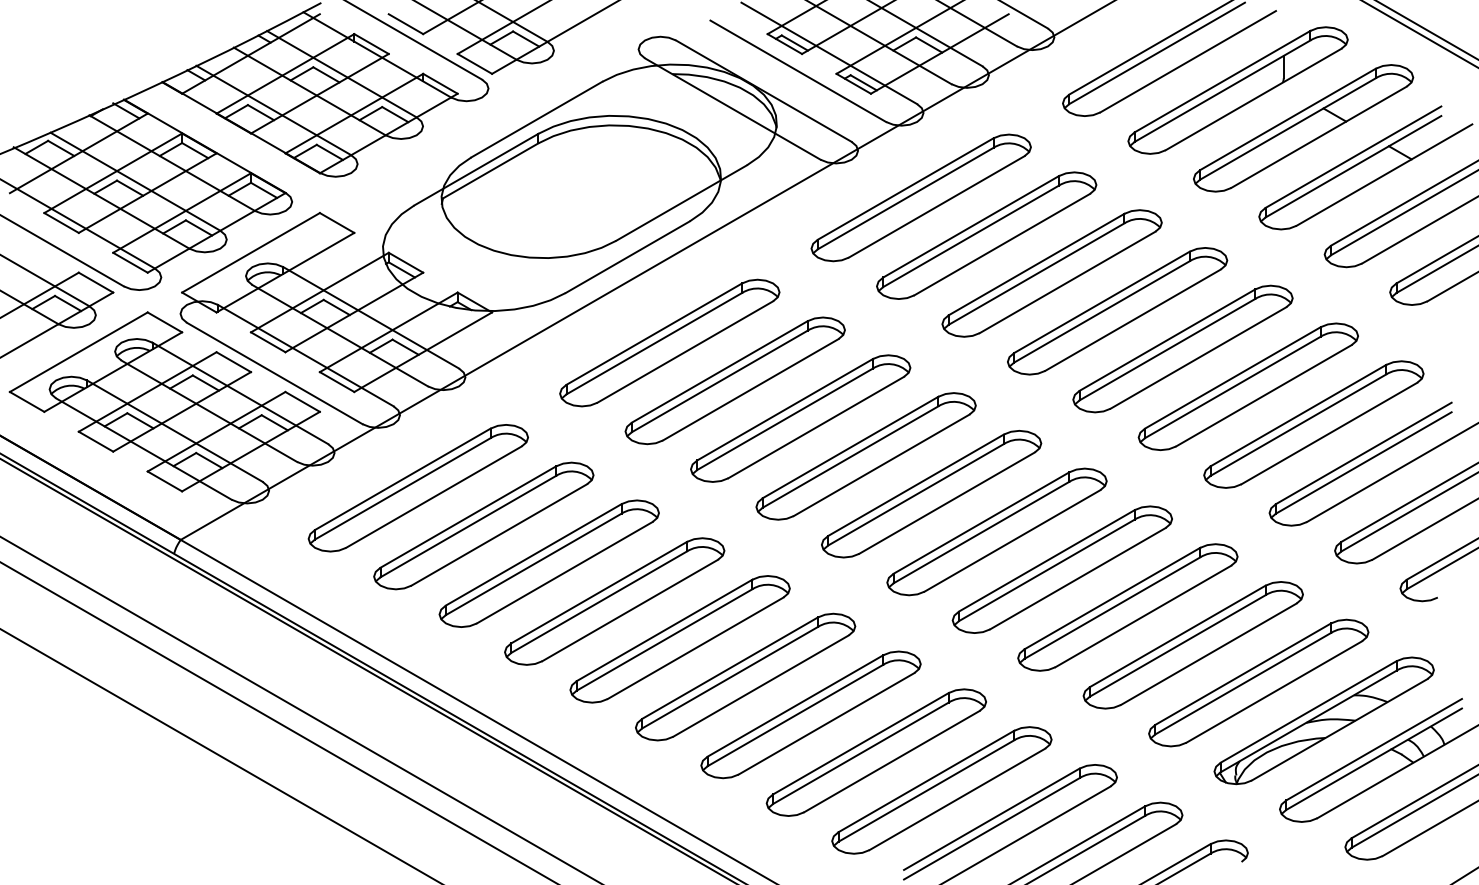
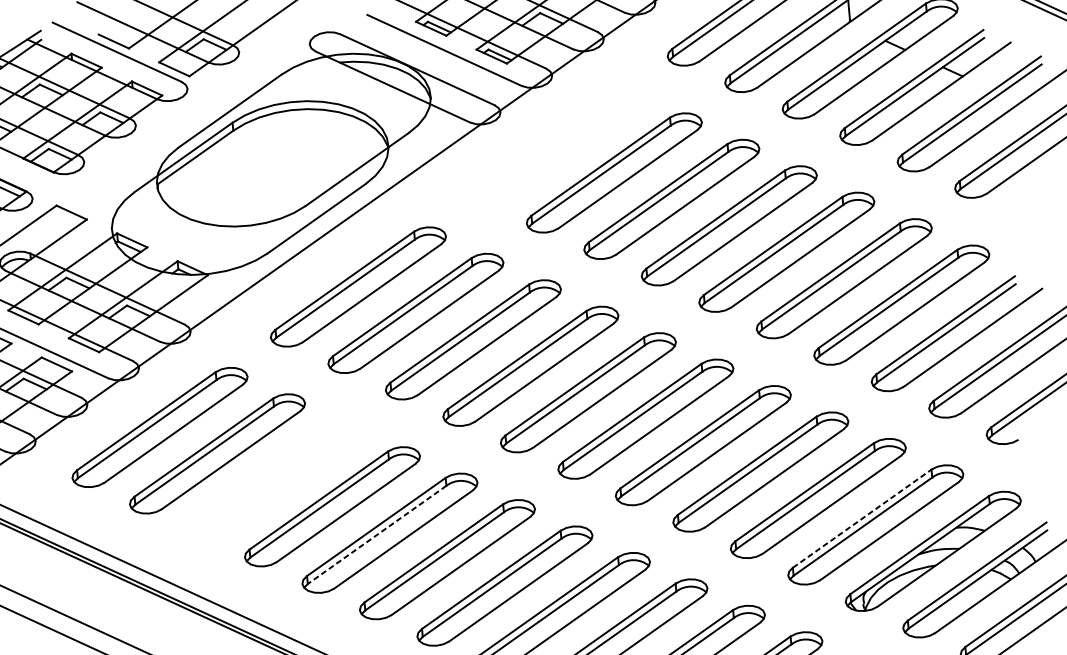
part: (920, 197) -> (556, 146), removed
part: (548, 563) -> (274, 480), removed
line: (664, 640) -> (377, 535), solid -> dashed
line: (1243, 673) -> (862, 518), solid -> dashed

